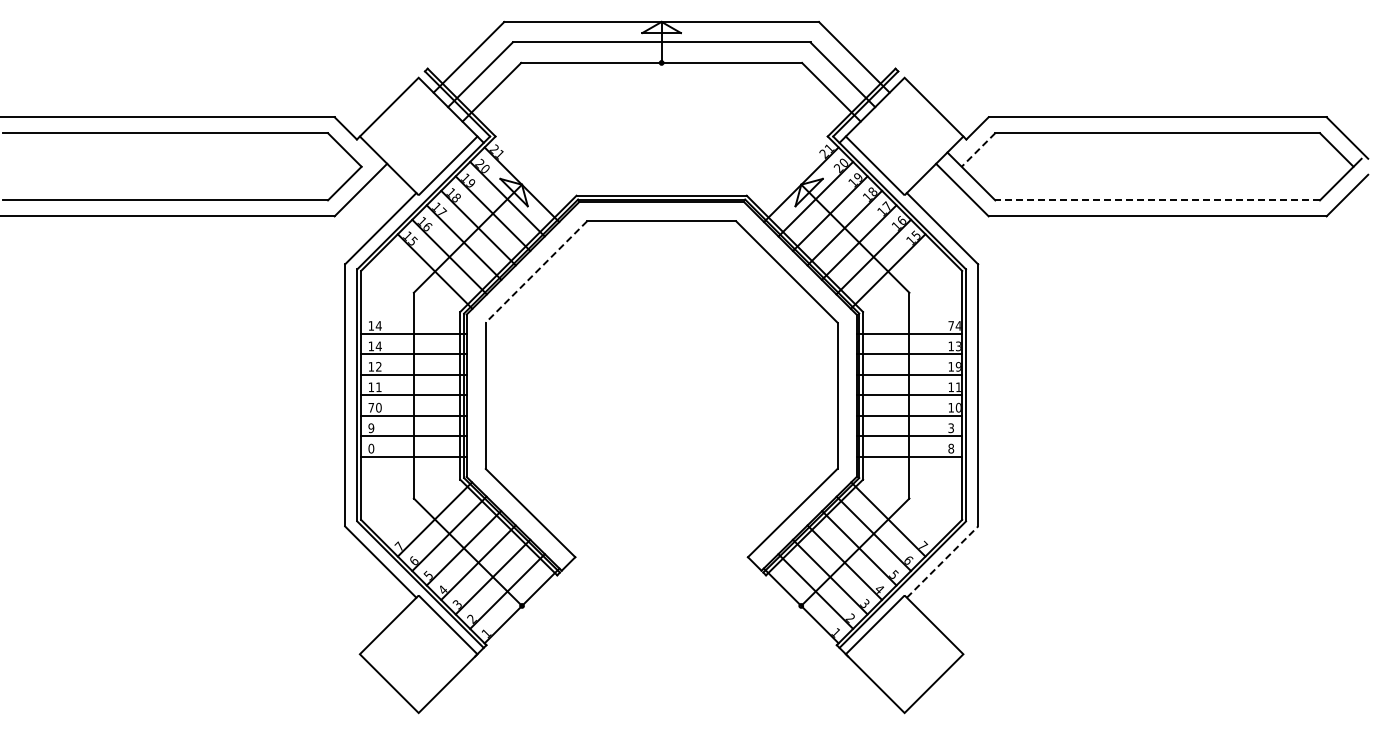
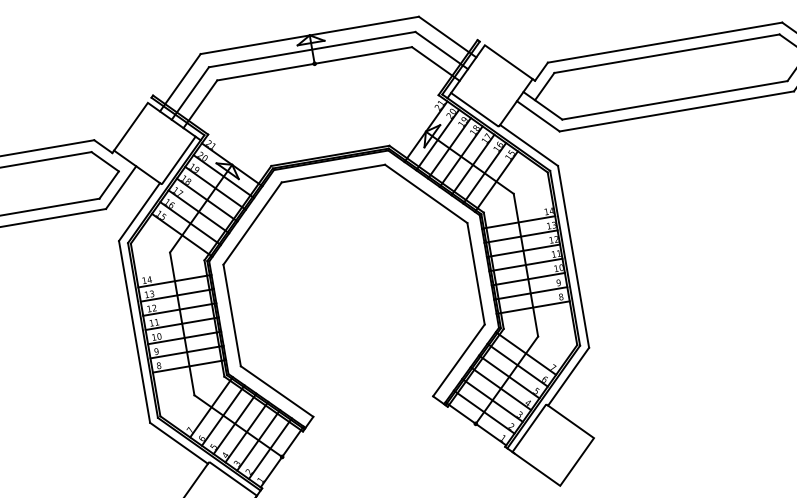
line: (978, 150) -> (544, 86), dashed -> solid
line: (1157, 200) -> (674, 100), dashed -> solid
line: (536, 271) -> (252, 223), dashed -> solid
text: (950, 325) -> (546, 211), 74 -> 14
text: (378, 346) -> (151, 294), 14 -> 13
text: (957, 366) -> (555, 239), 19 -> 12
text: (371, 407) -> (154, 337), 70 -> 10
text: (951, 427) -> (558, 282), 3 -> 9
text: (371, 448) -> (159, 365), 0 -> 8
line: (942, 561) -> (568, 376), dashed -> solid

